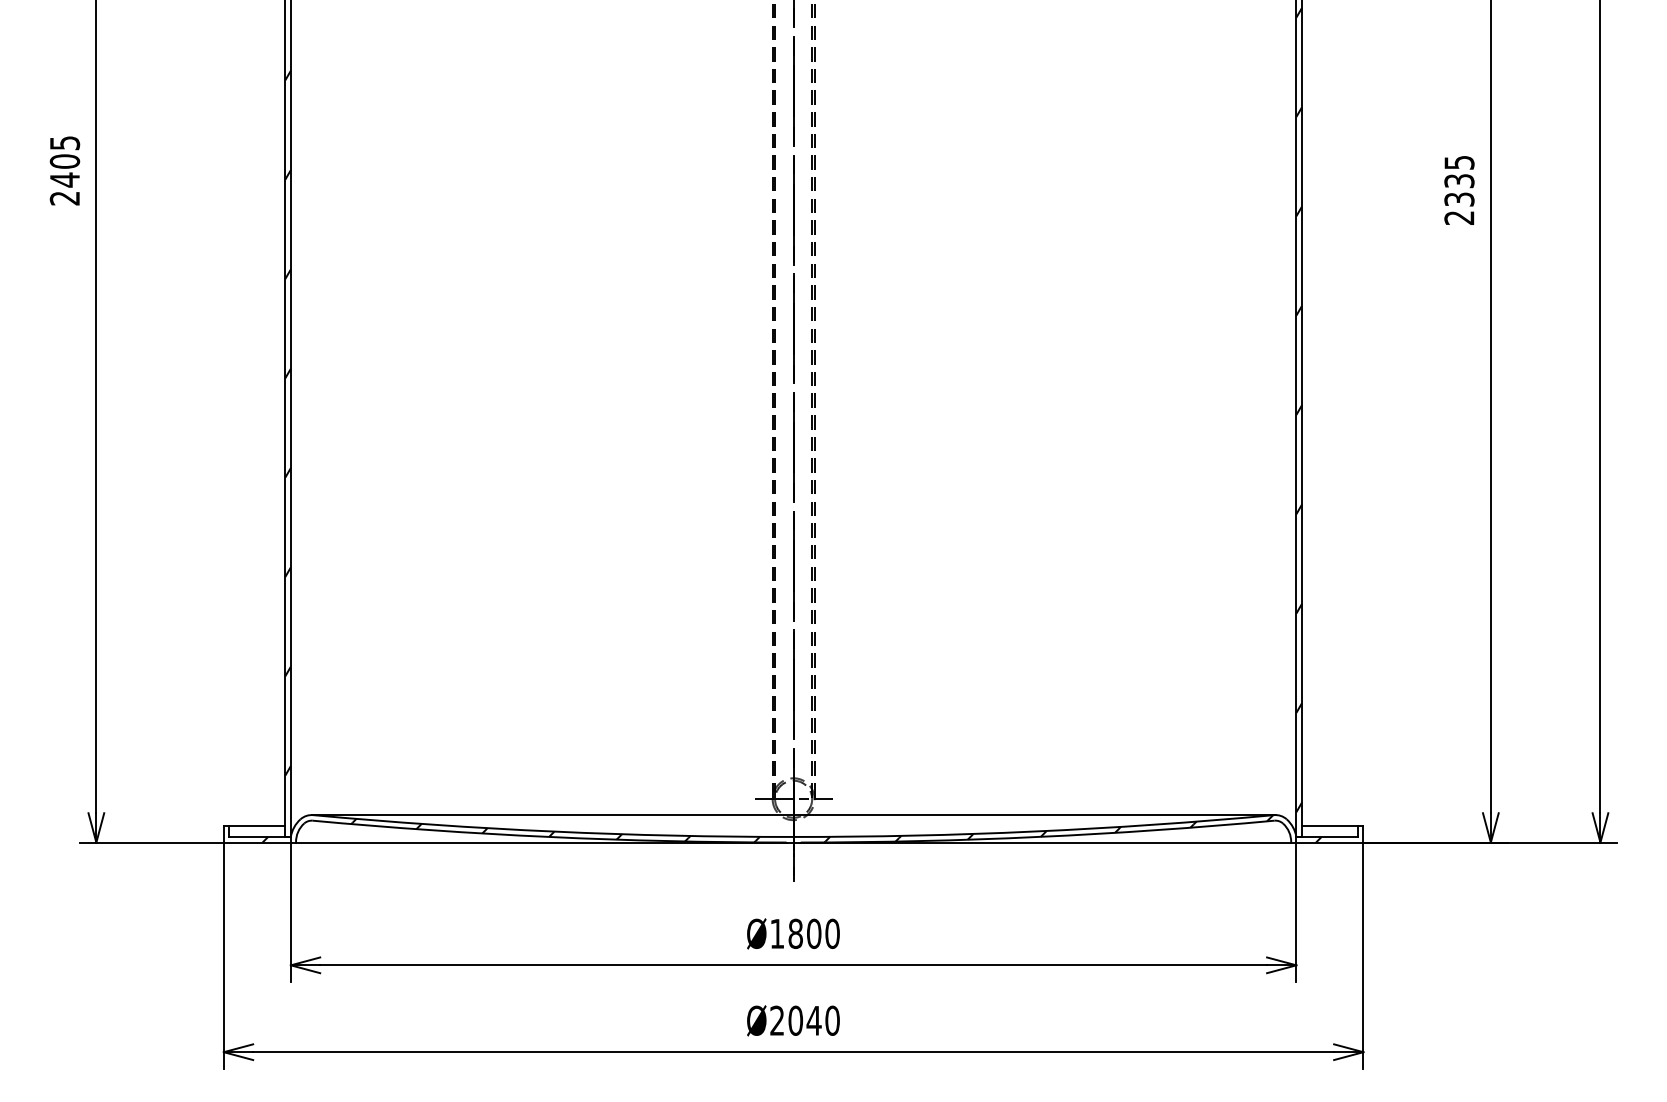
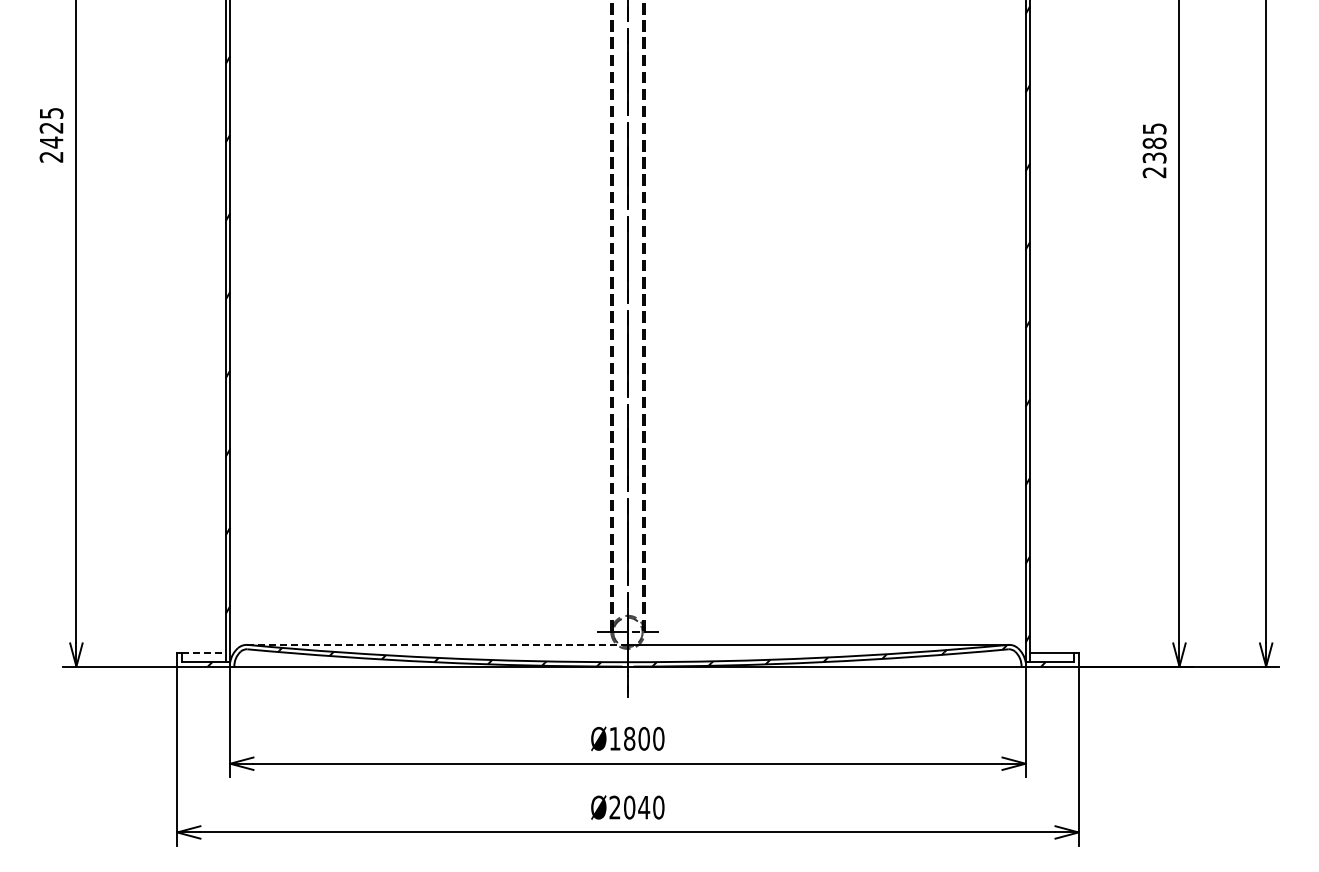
text: (64, 160) -> (51, 127), 2405 -> 2425
text: (1459, 181) -> (1154, 143), 2335 -> 2385
line: (552, 814) -> (437, 644), solid -> dashed
line: (258, 825) -> (204, 653), solid -> dashed

